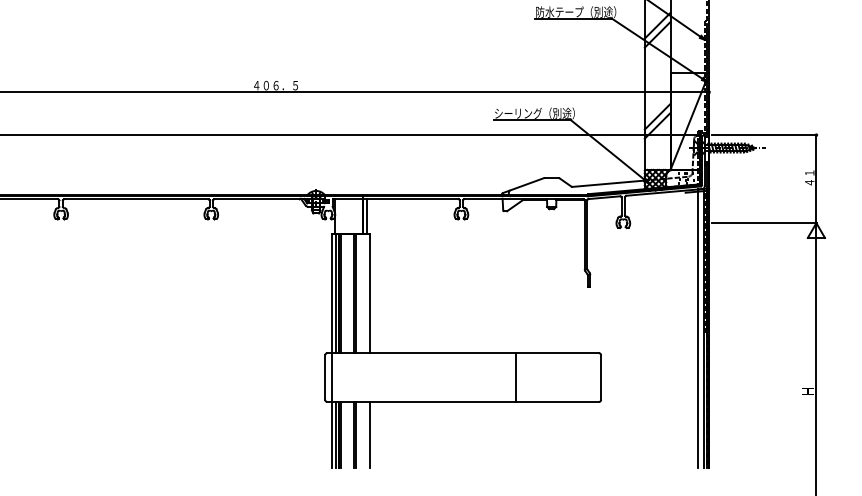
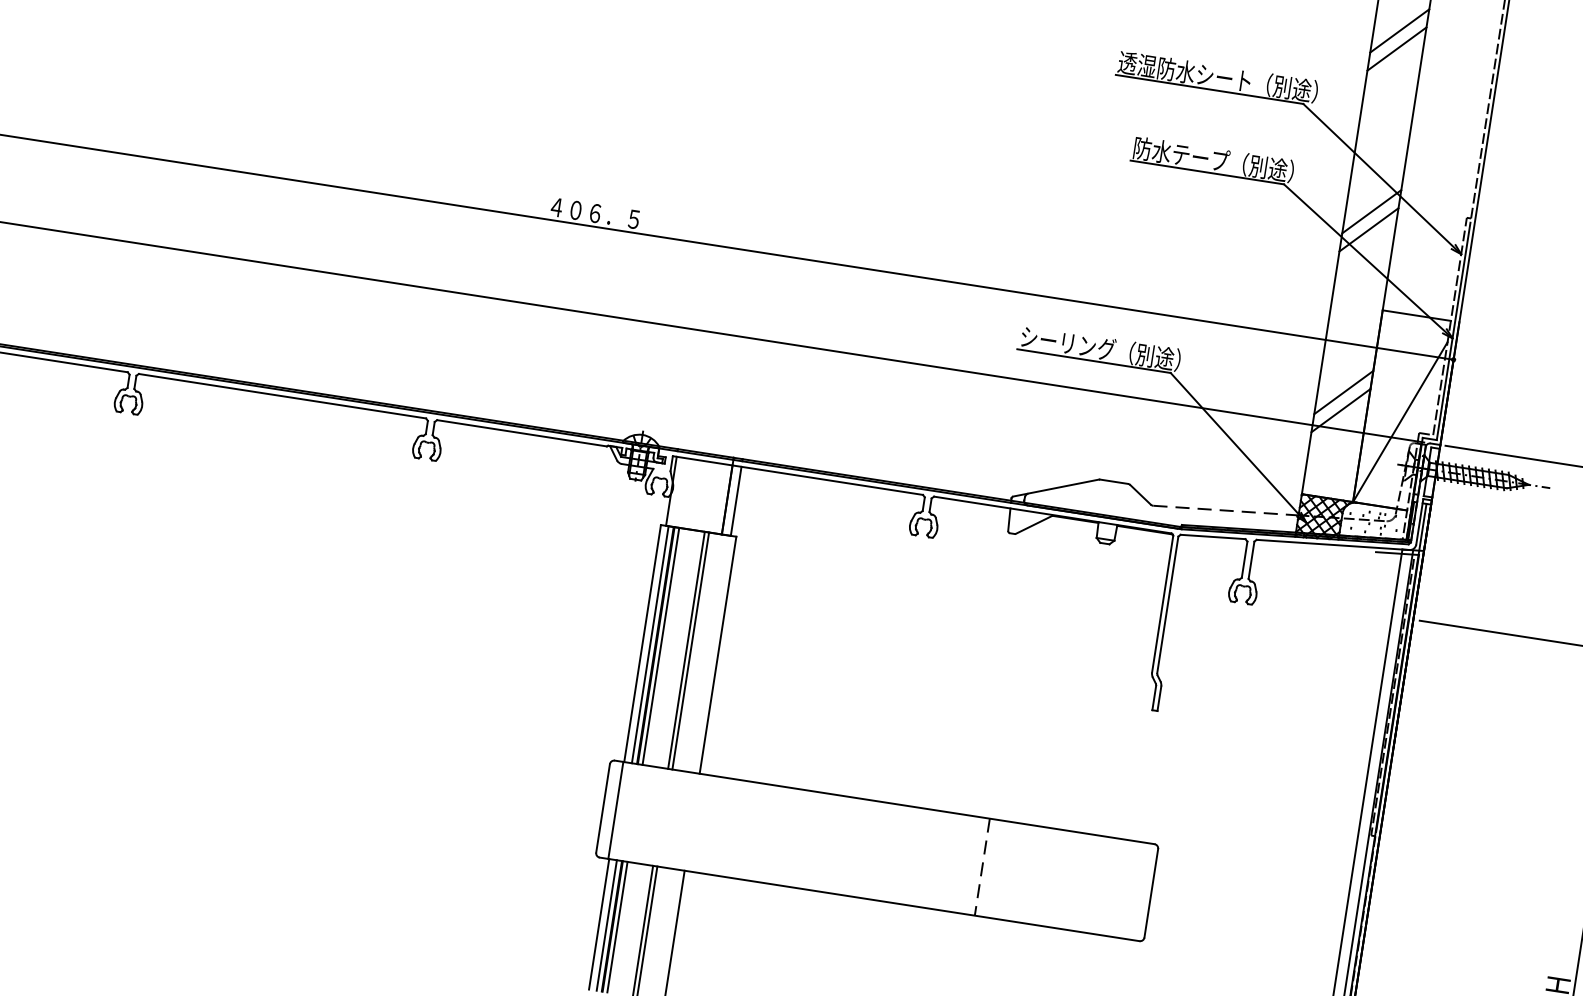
line: (609, 183) -> (1227, 510), solid -> dashed
line: (516, 378) -> (982, 869), solid -> dashed

